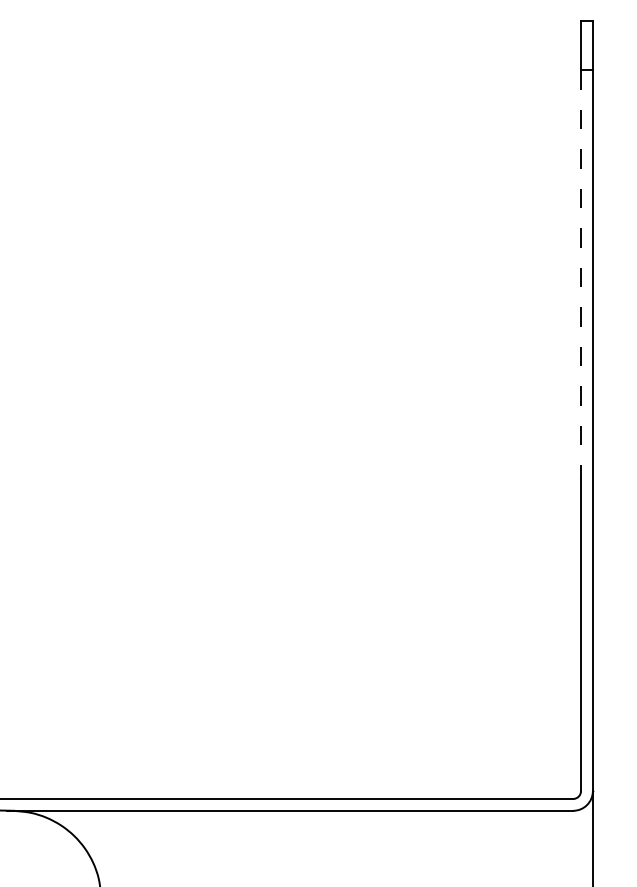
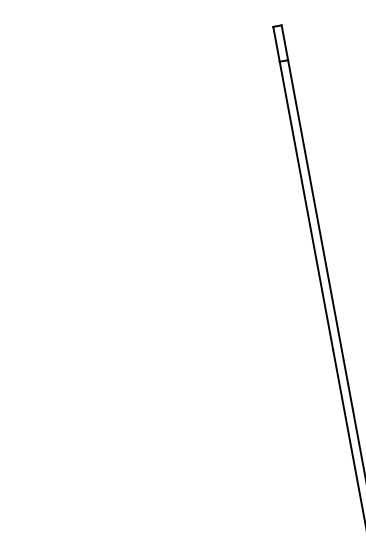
line: (581, 274) -> (306, 205), dashed -> solid

